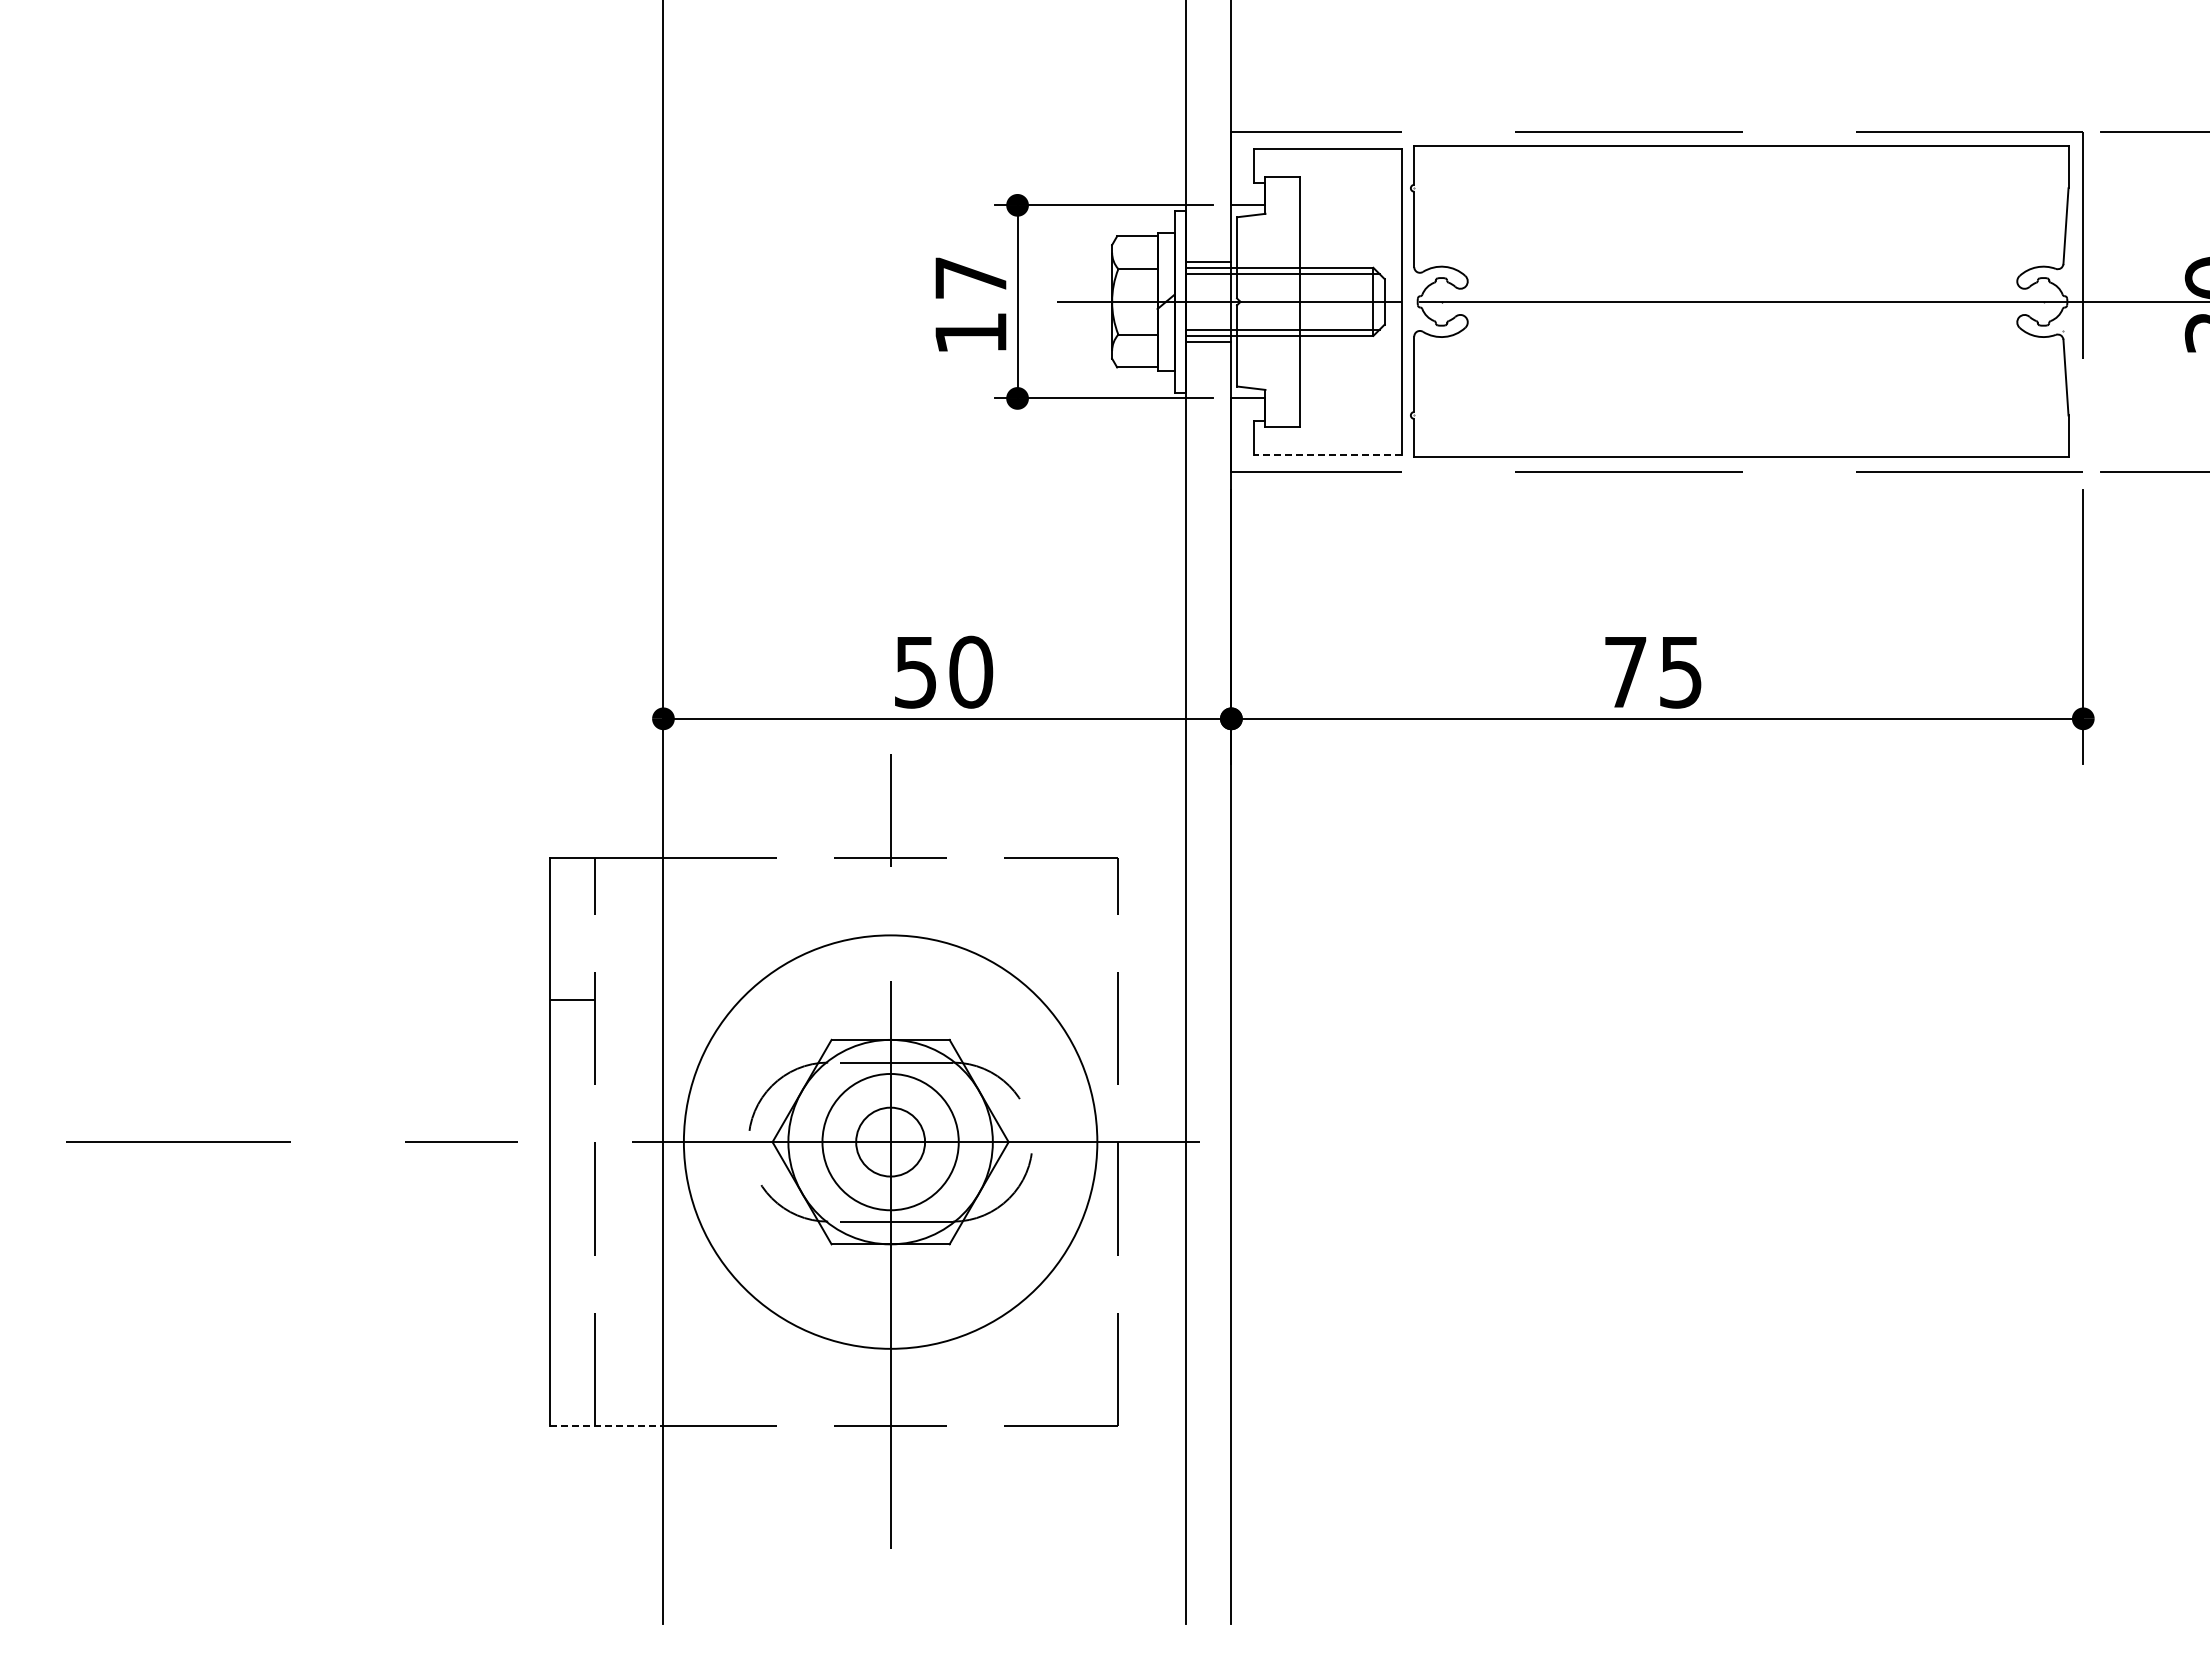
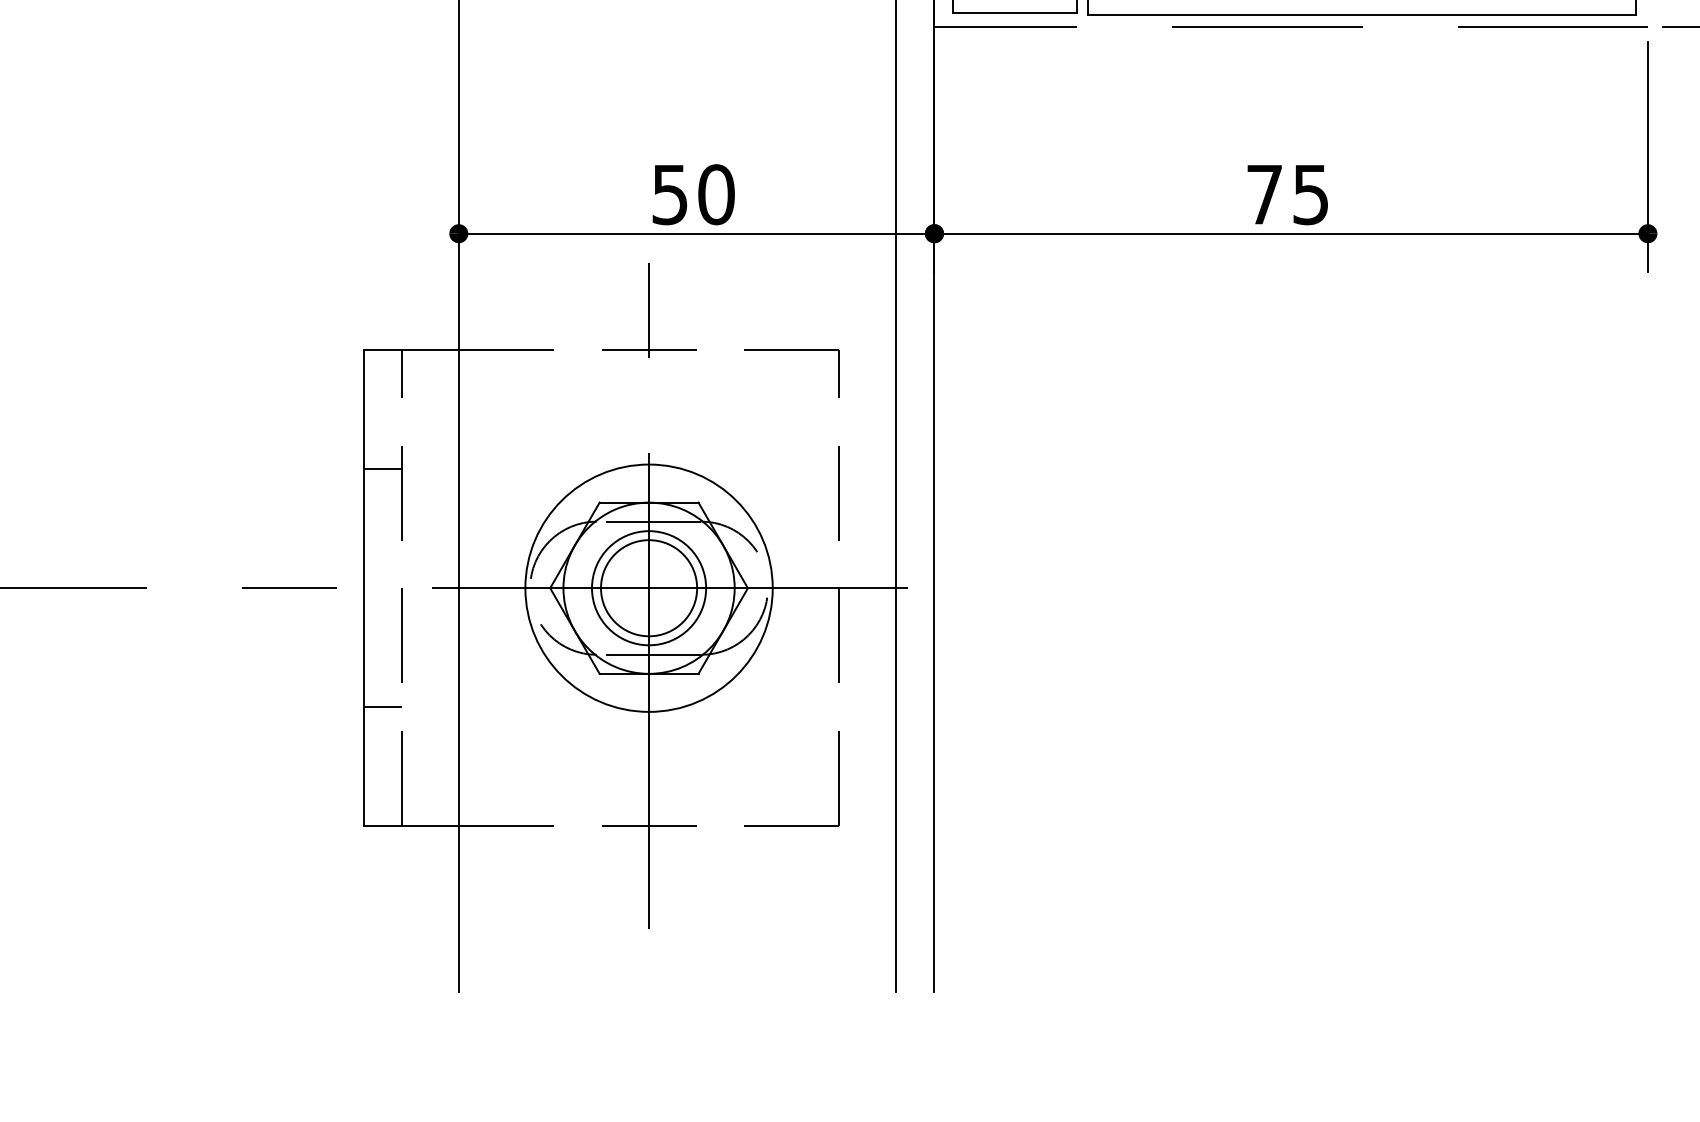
line: (1327, 455) -> (1014, 13), dashed -> solid
circle: (890, 1141) -> (648, 587), size x0.71
circle: (890, 1141) -> (648, 587), size x1.67
line: (572, 1284) -> (382, 707), added
line: (606, 1426) -> (411, 826), dashed -> solid

